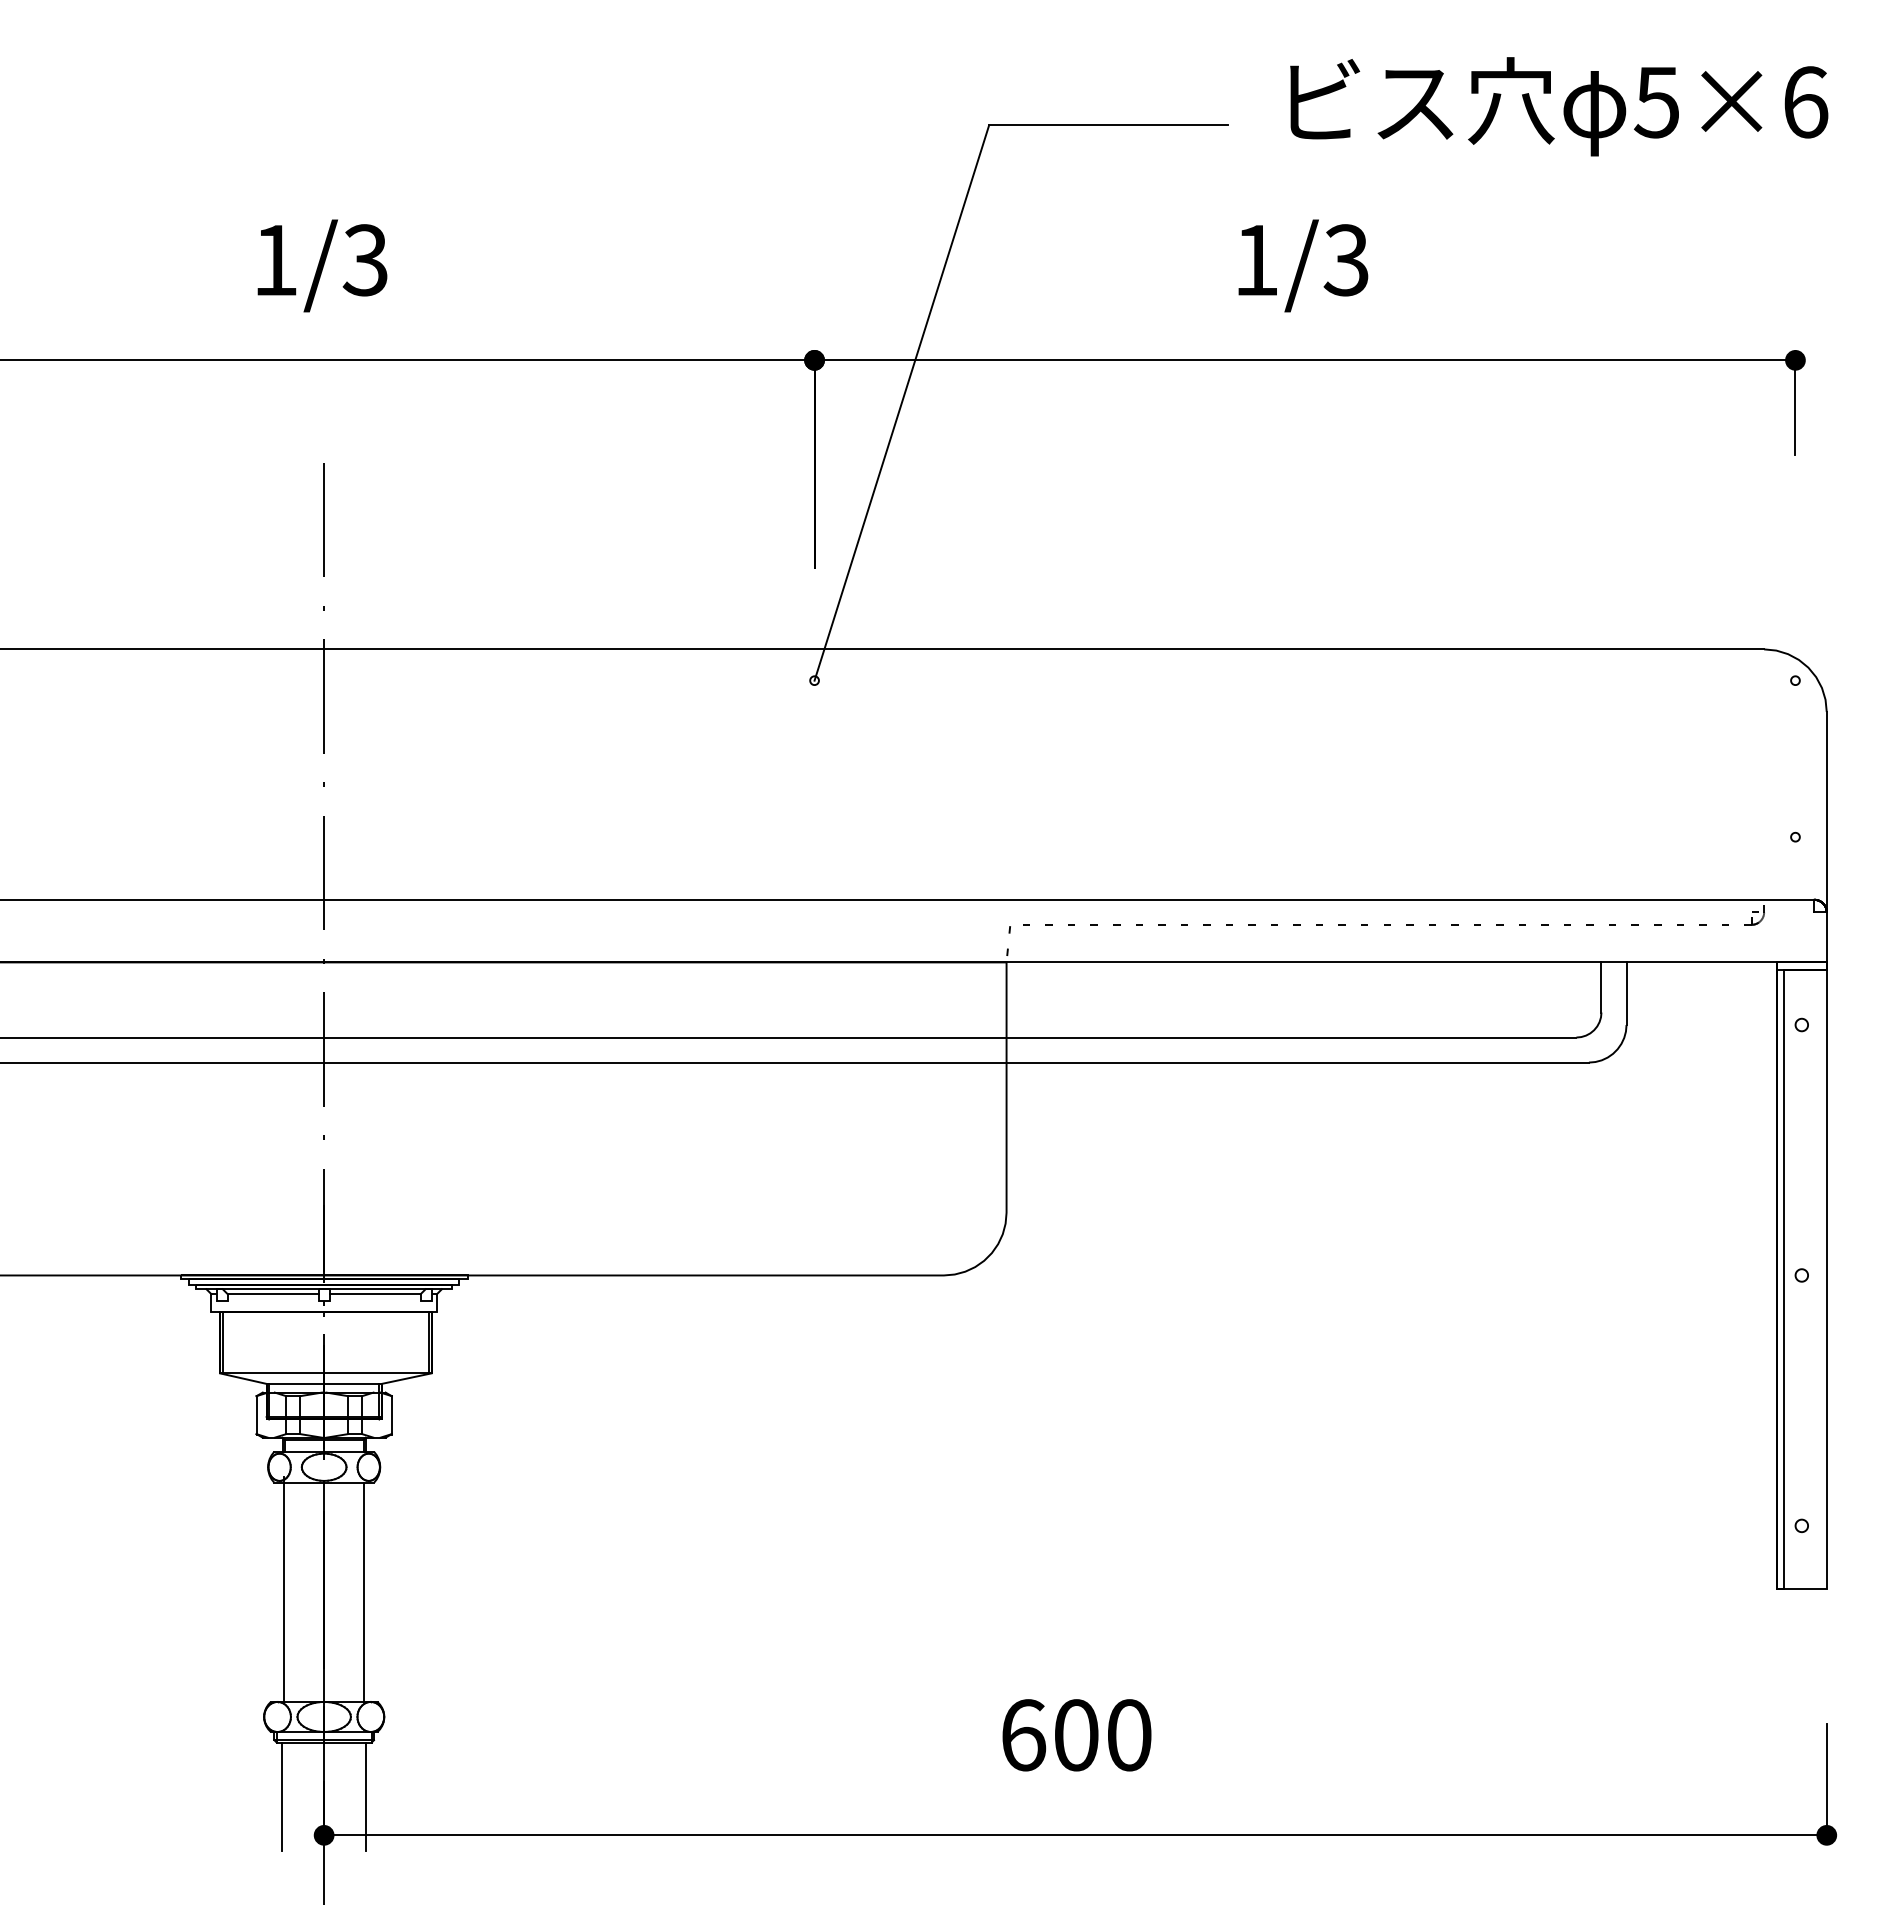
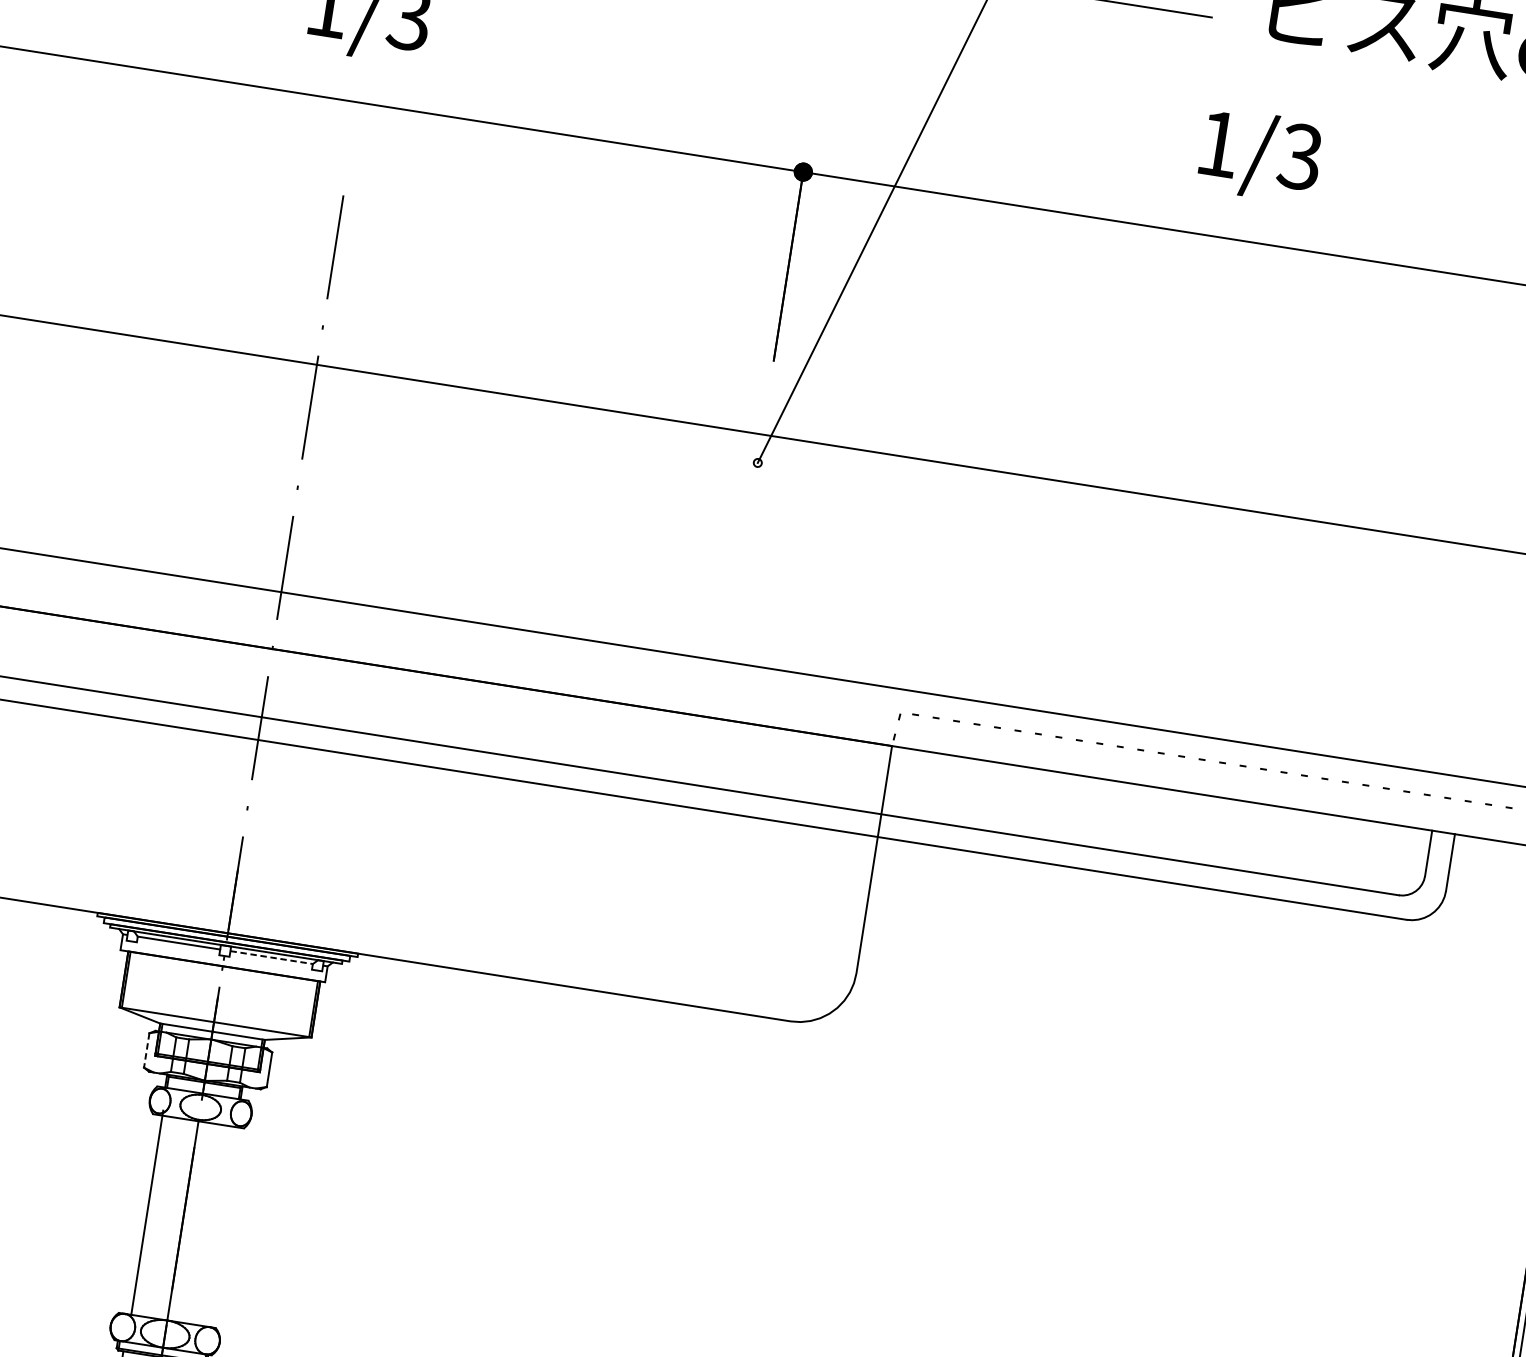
line: (375, 1294) -> (271, 957), solid -> dashed
line: (256, 1415) -> (146, 1050), solid -> dashed
line: (363, 1591) -> (218, 1225), removed

